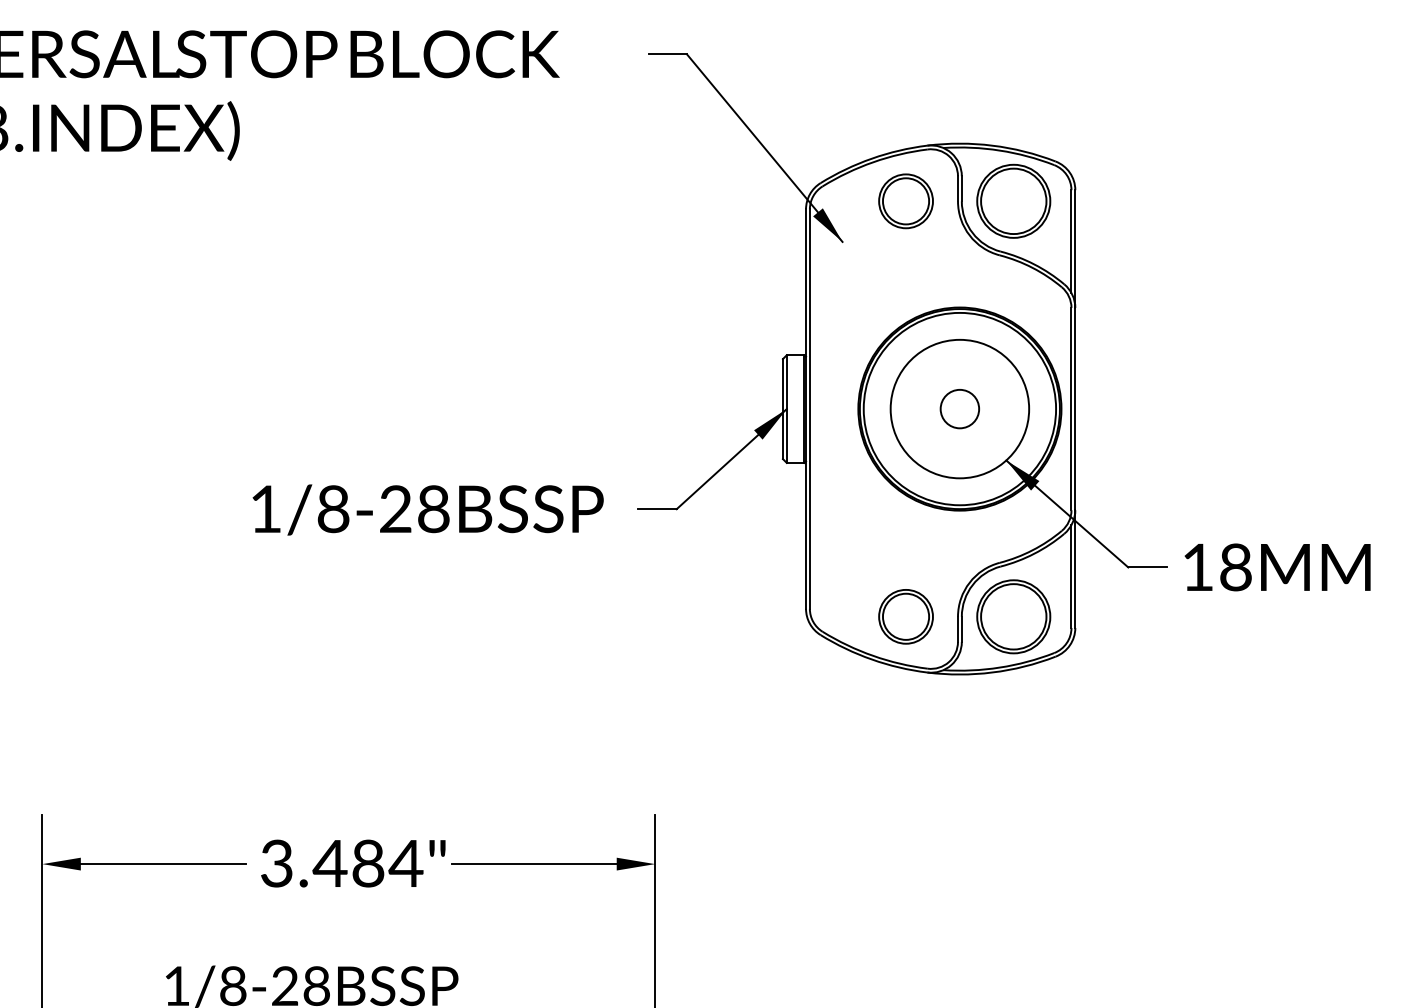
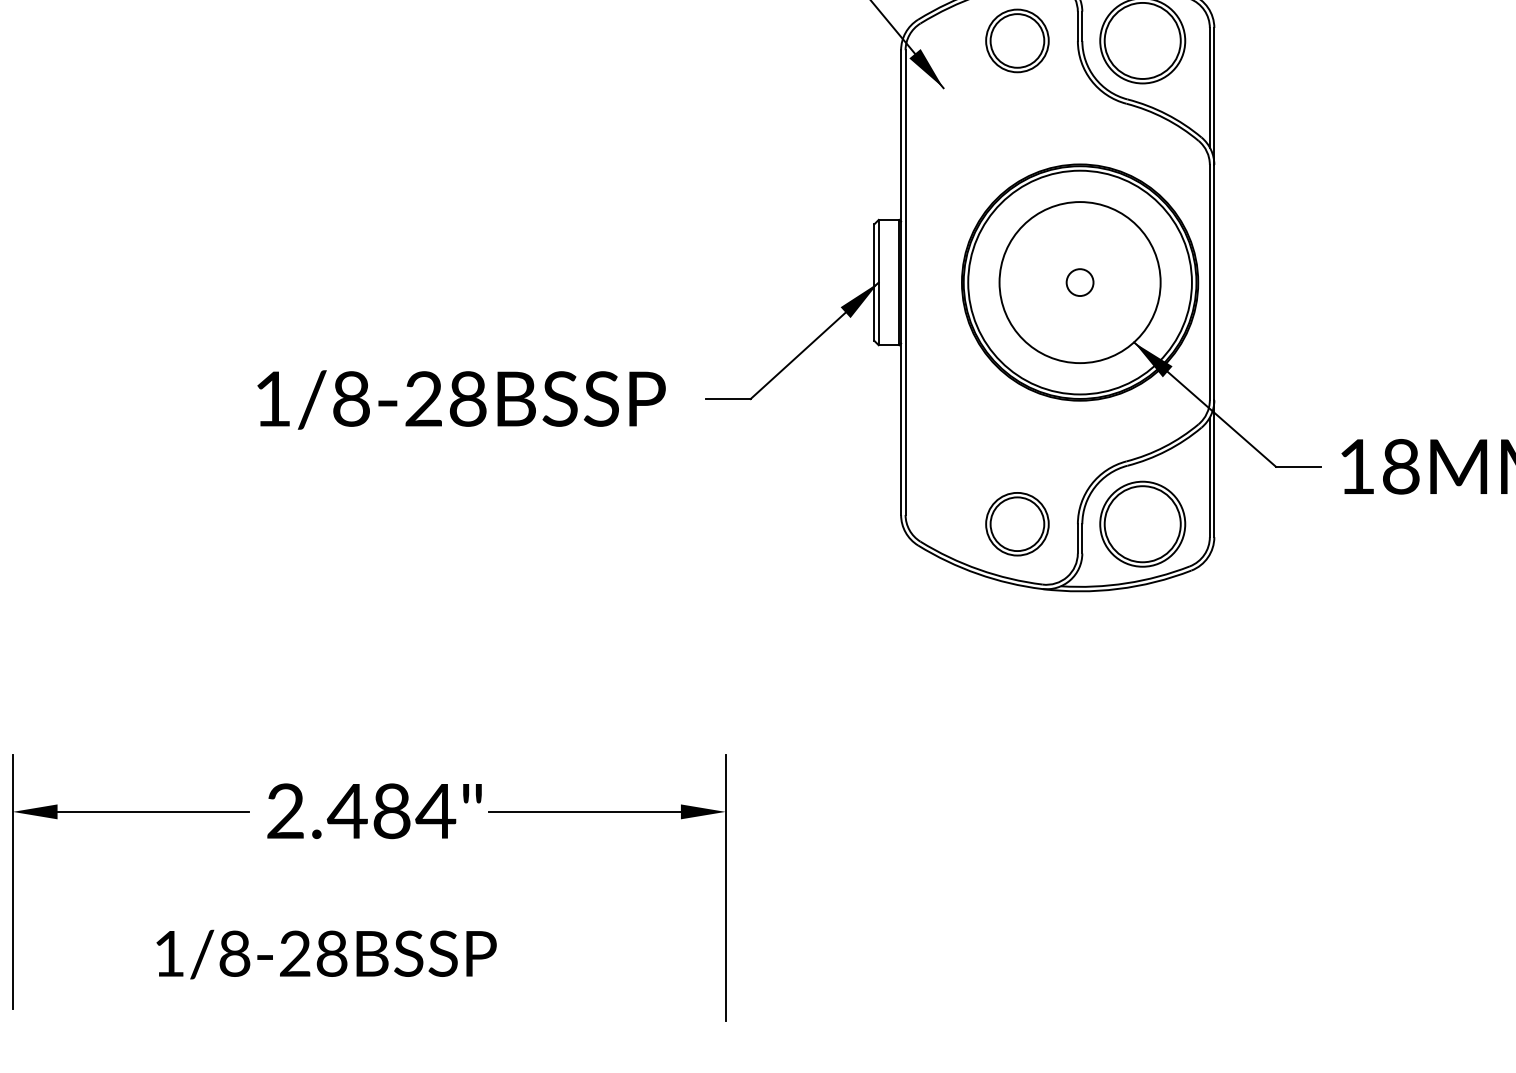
circle: (959, 408) -> (1079, 281), size x0.6
text: (276, 864) -> (285, 812), 3.484" -> 2.484"

